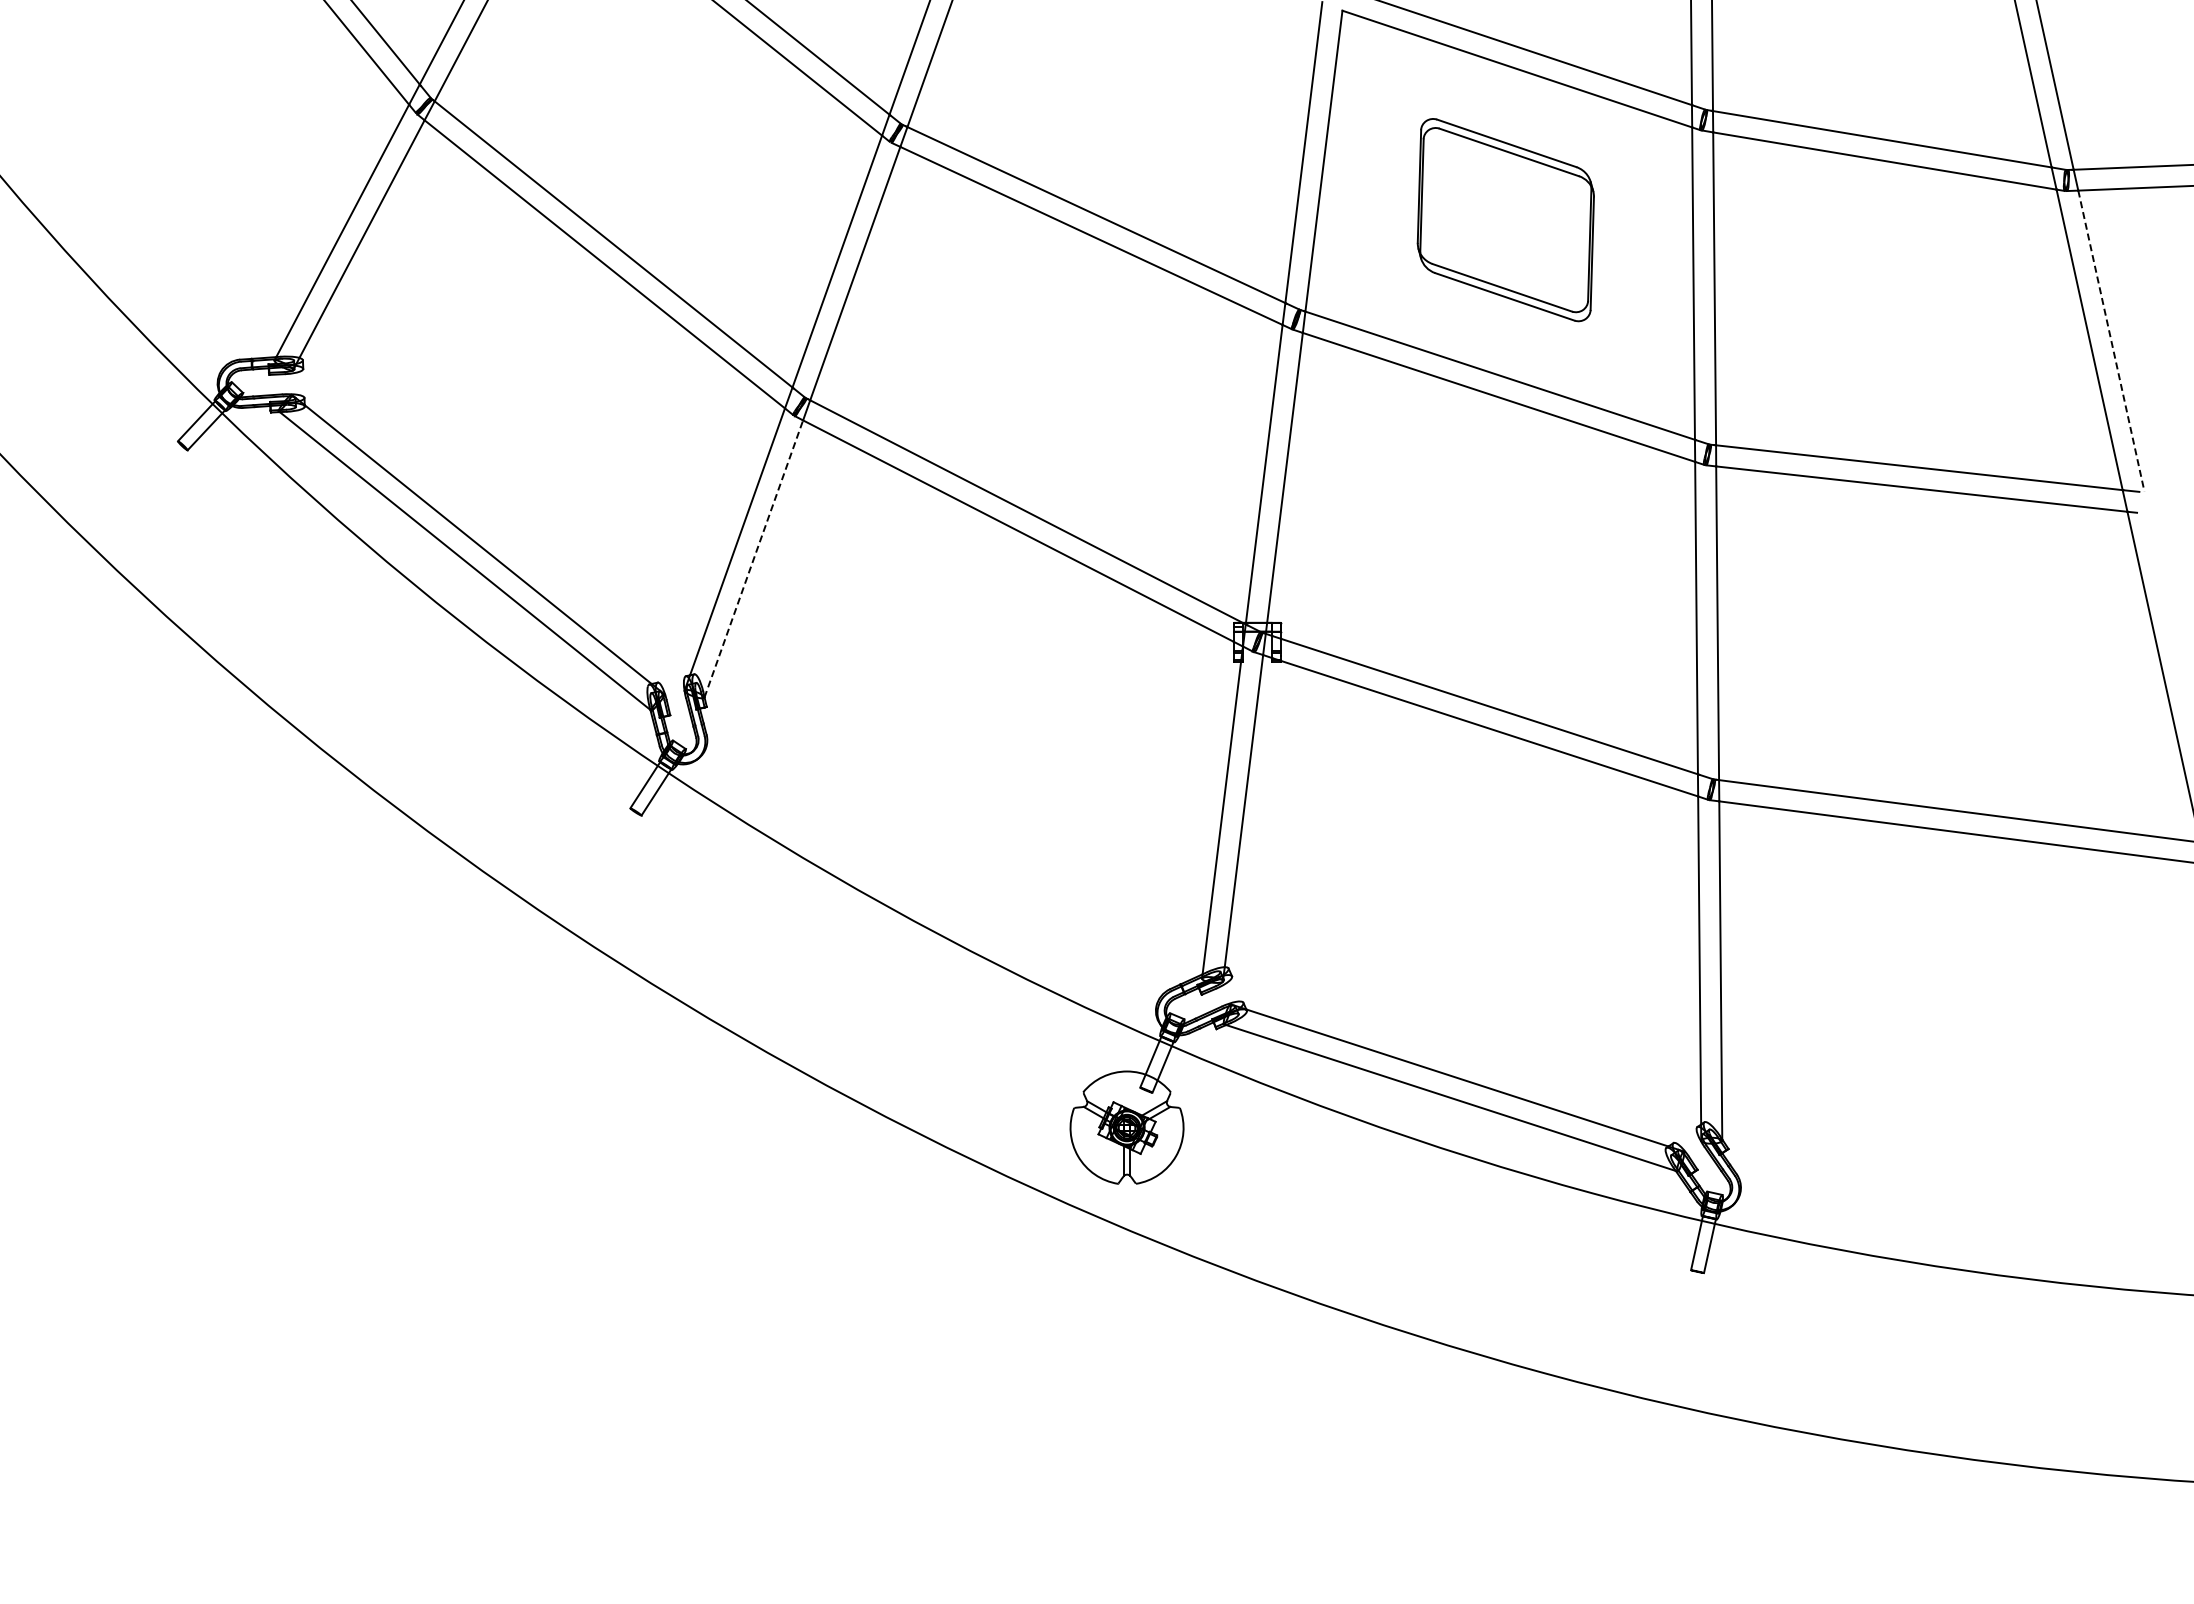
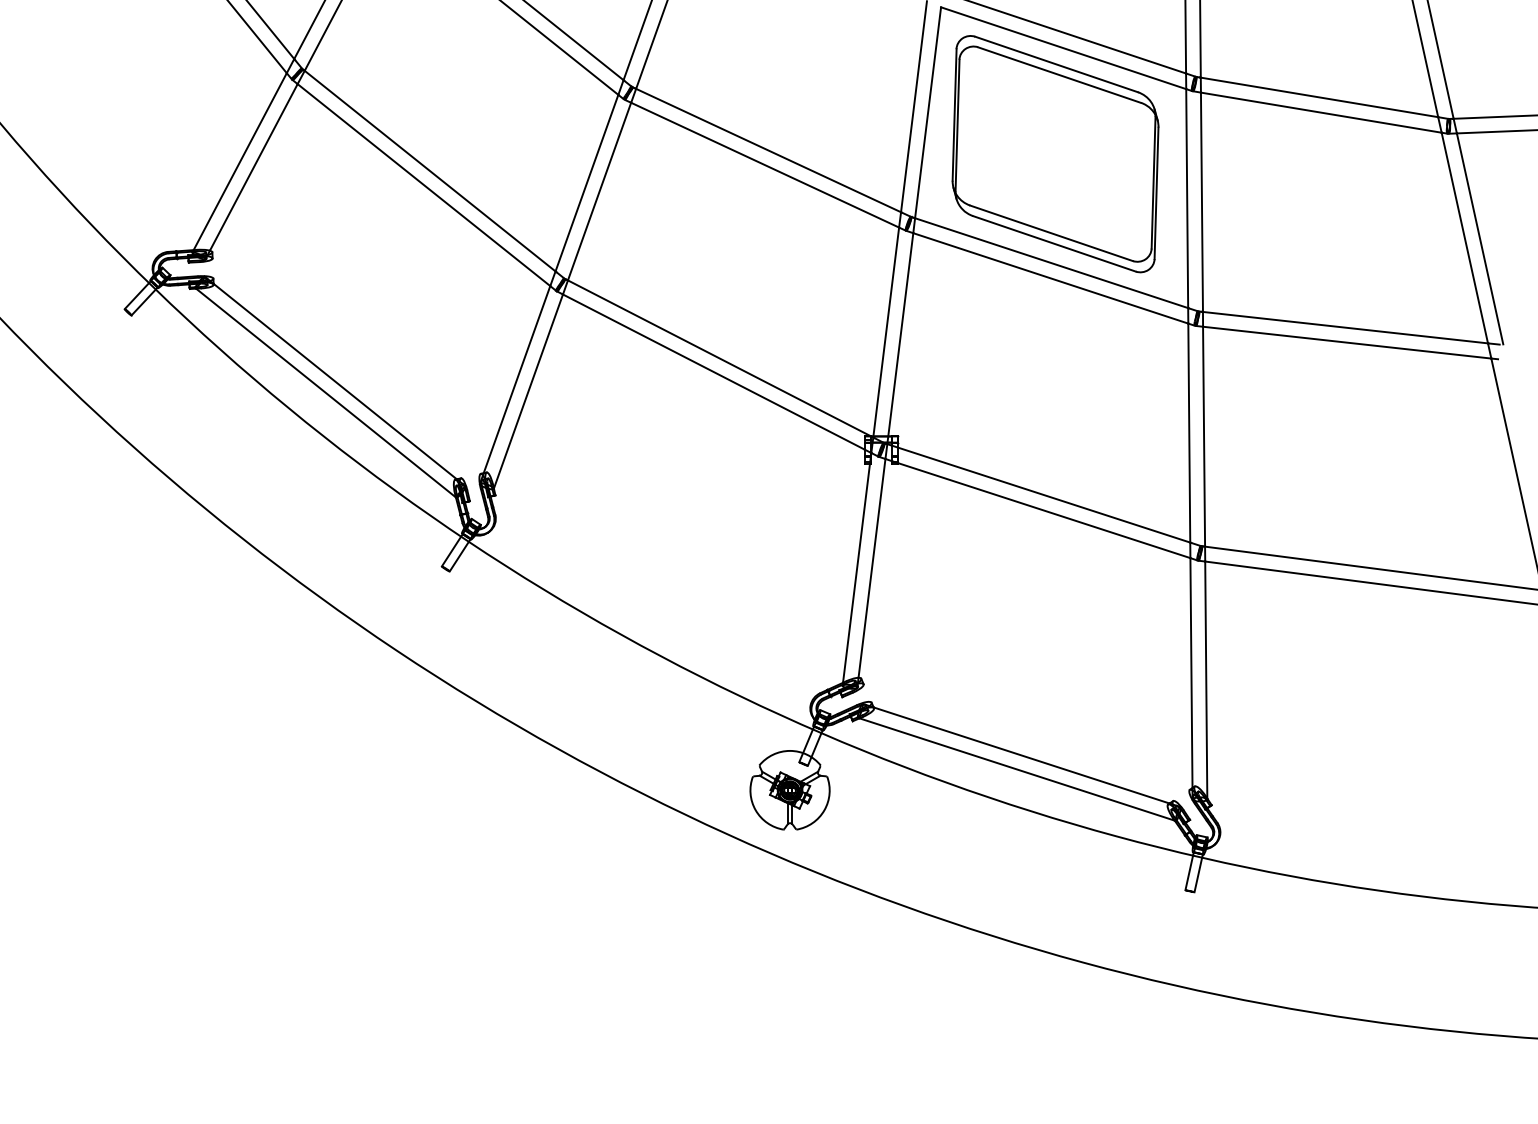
part: (1505, 219) -> (1055, 153), size x1.67
line: (2111, 341) -> (1480, 239), dashed -> solid
line: (753, 558) -> (528, 391), dashed -> solid

